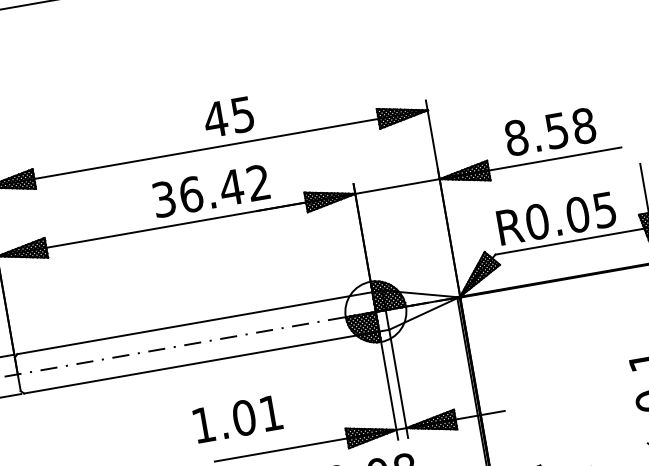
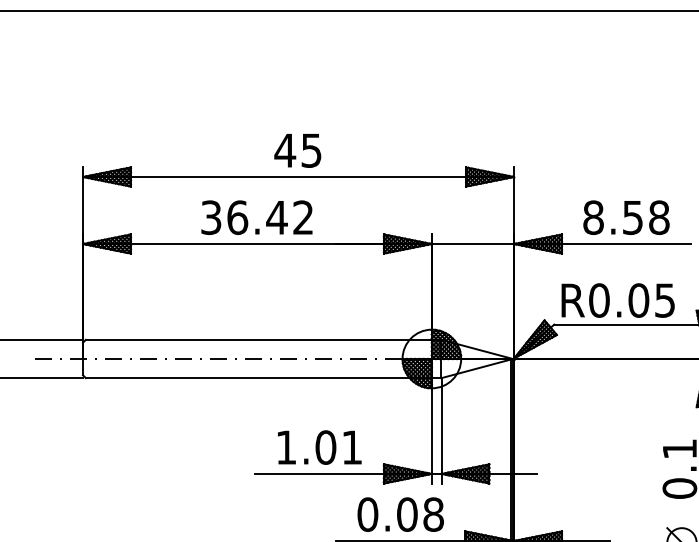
text: (228, 117) -> (297, 150), moved
text: (210, 191) -> (256, 217), moved
text: (237, 419) -> (319, 447), moved

